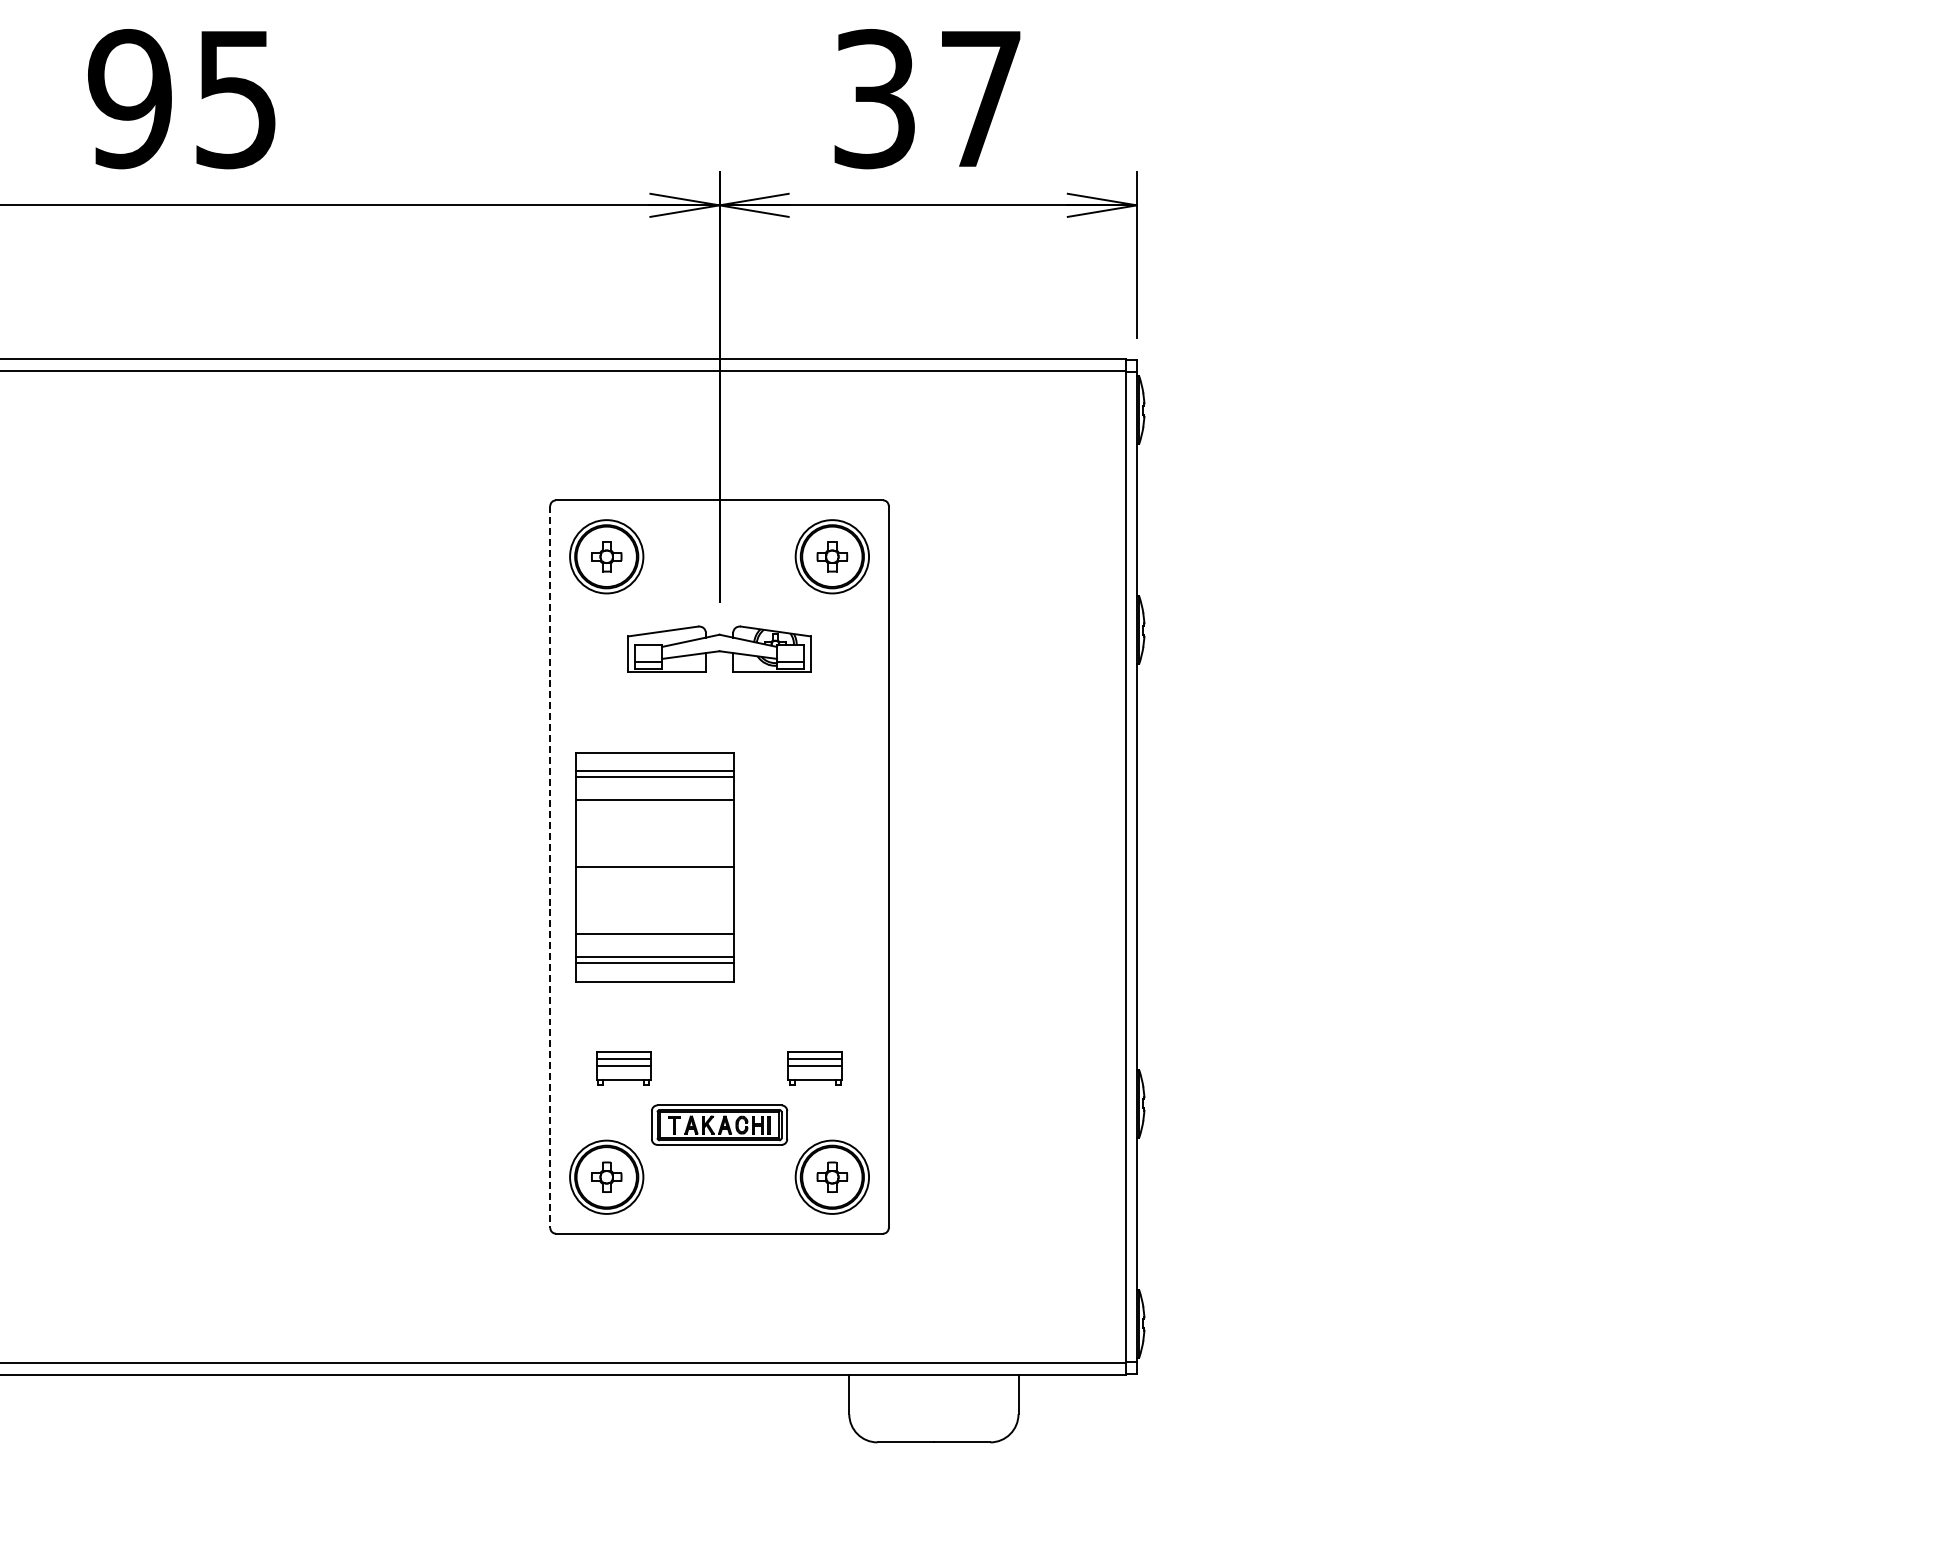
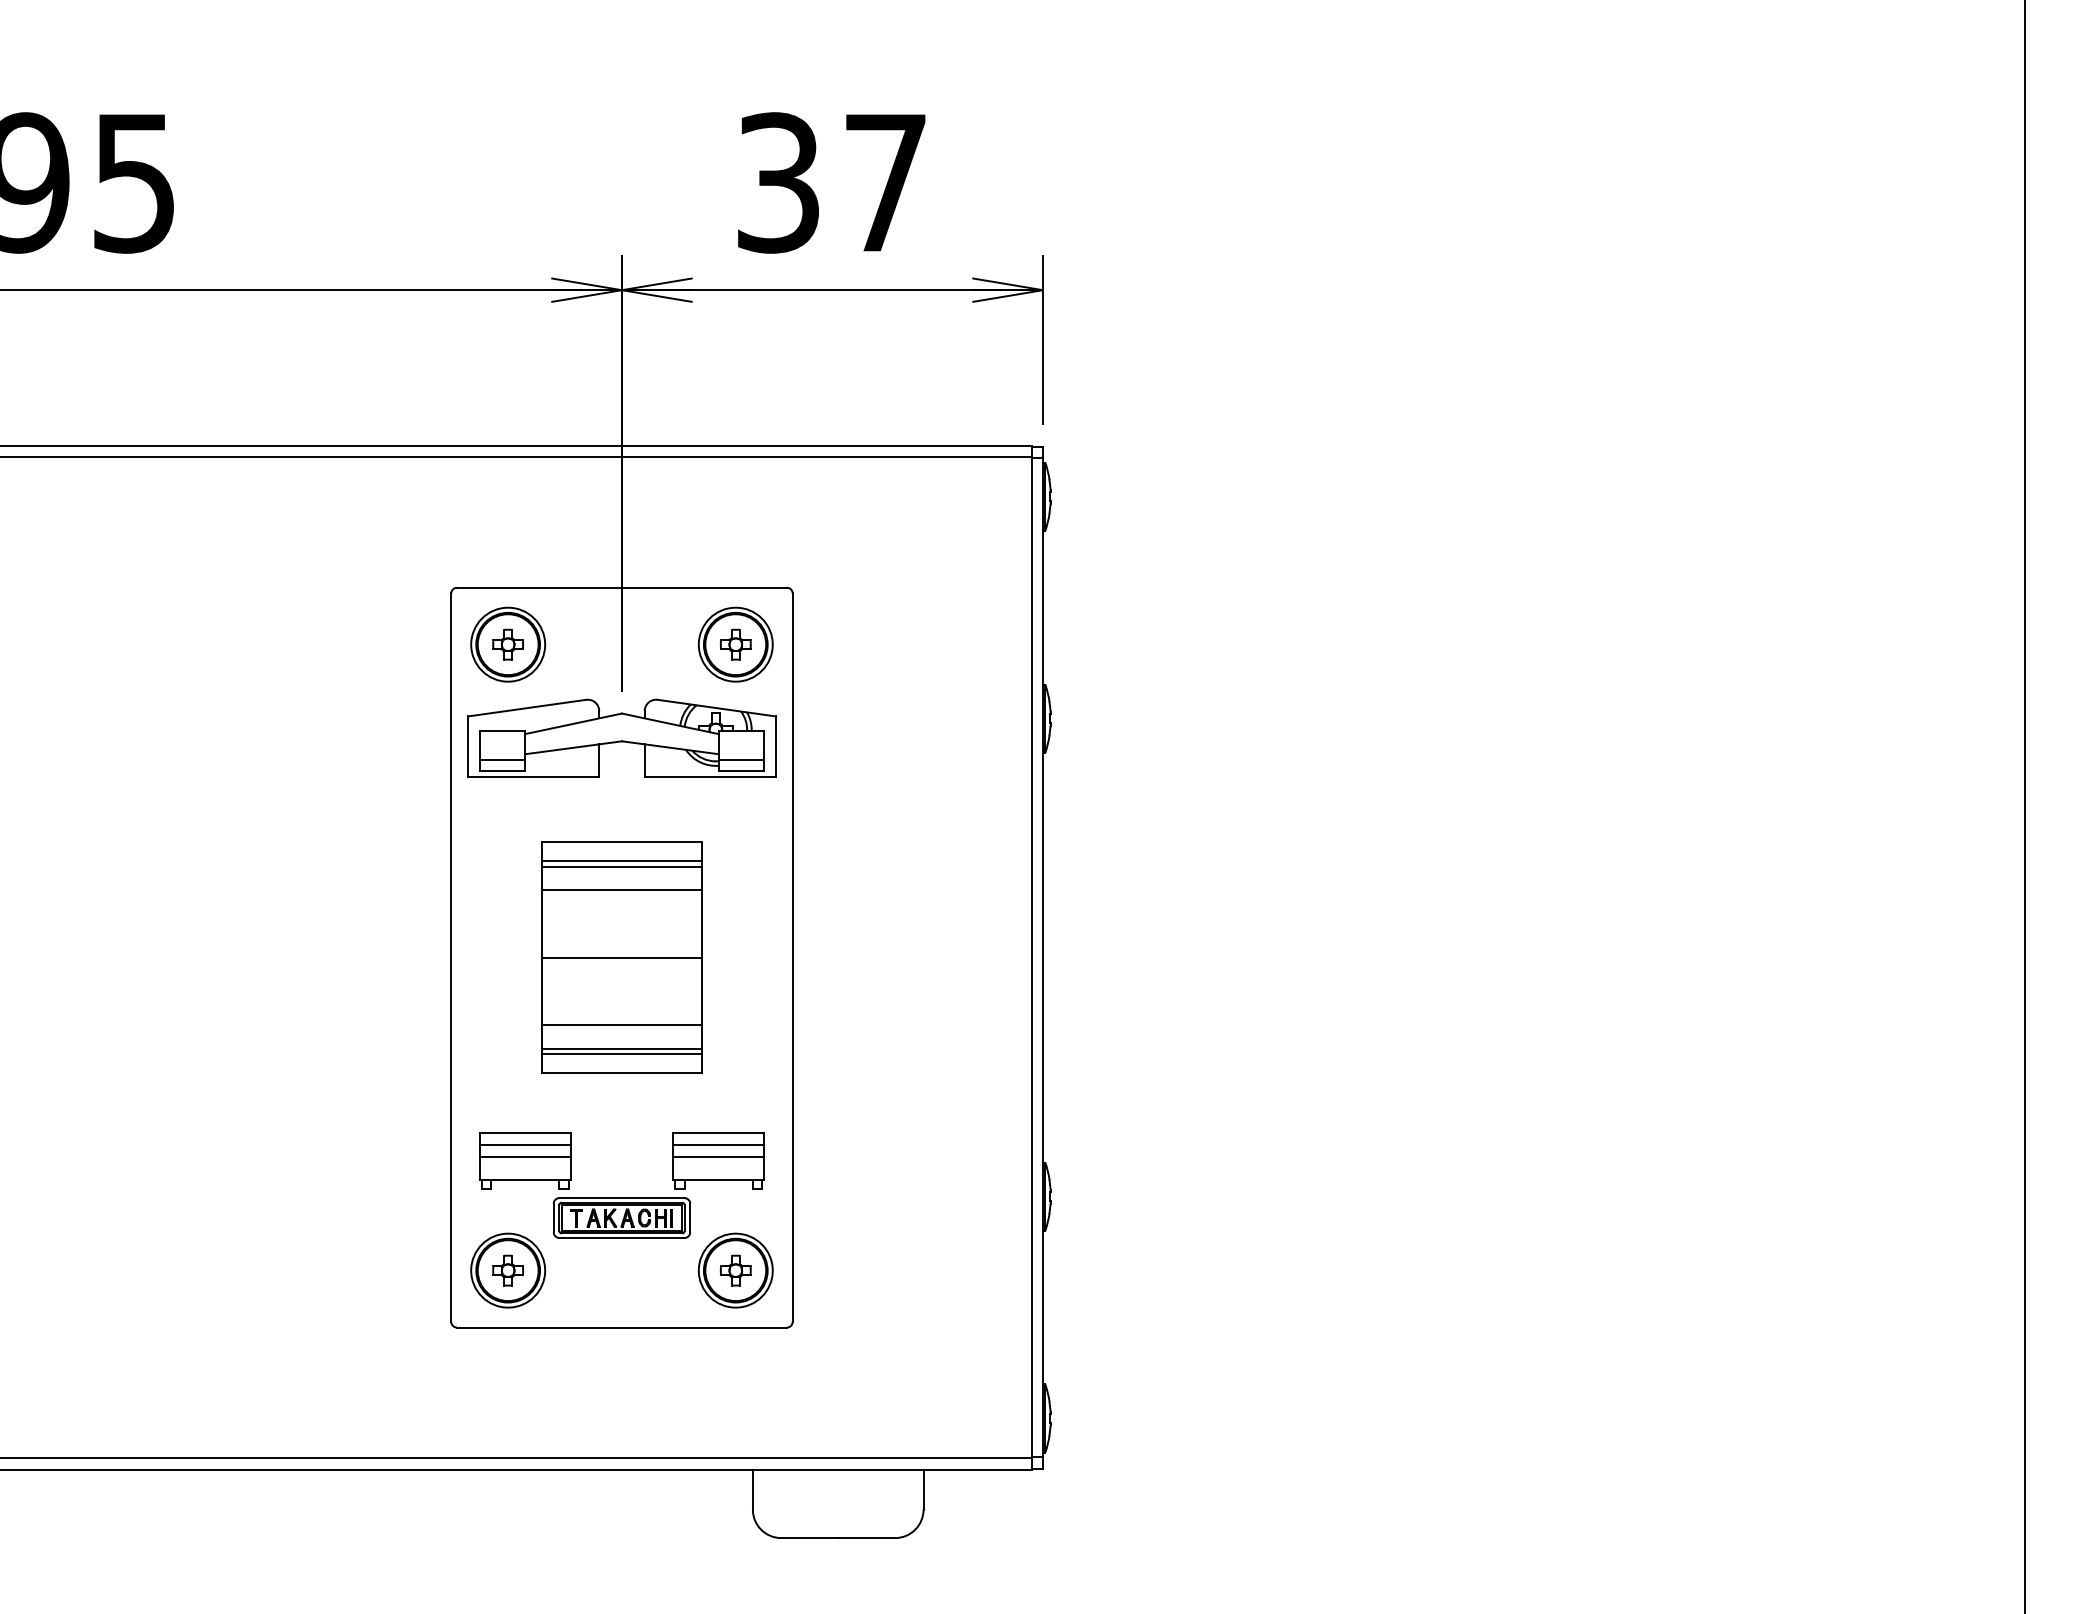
part: (719, 648) -> (621, 737), size x1.67
part: (654, 866) -> (621, 957), moved
line: (550, 867) -> (451, 958), dashed -> solid
part: (623, 1068) -> (525, 1160), size x1.67
part: (815, 1068) -> (718, 1160), size x1.67

